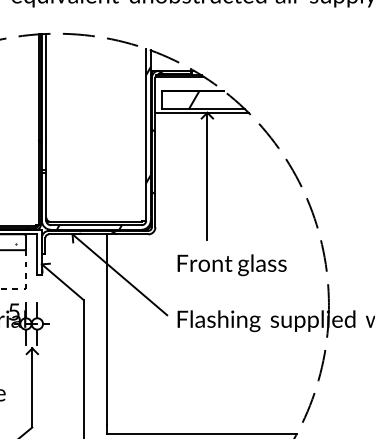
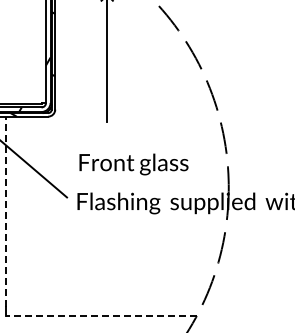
text: (231, 265) -> (133, 164), moved
line: (106, 329) -> (6, 211), solid -> dashed
line: (201, 434) -> (101, 316), solid -> dashed

